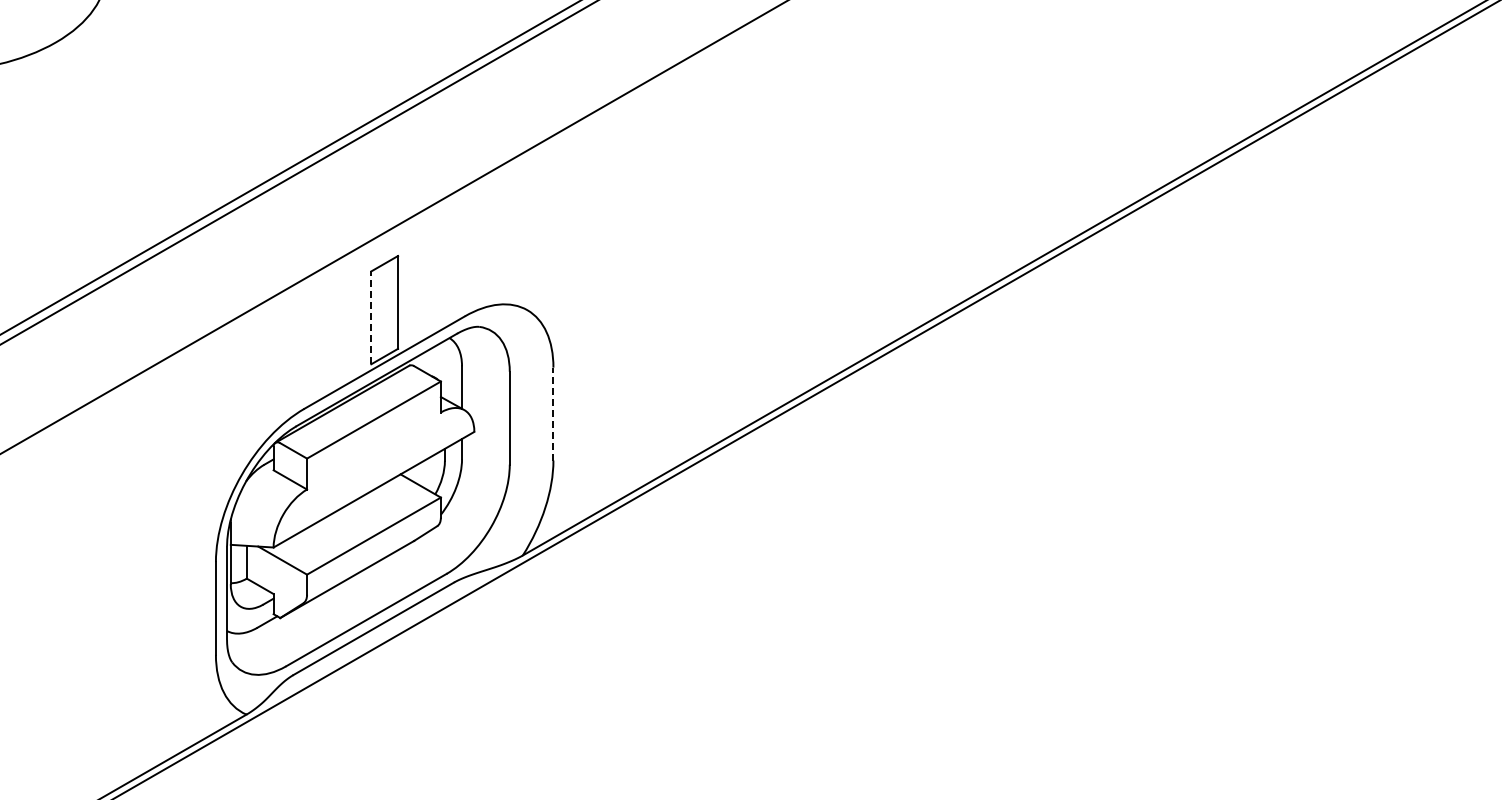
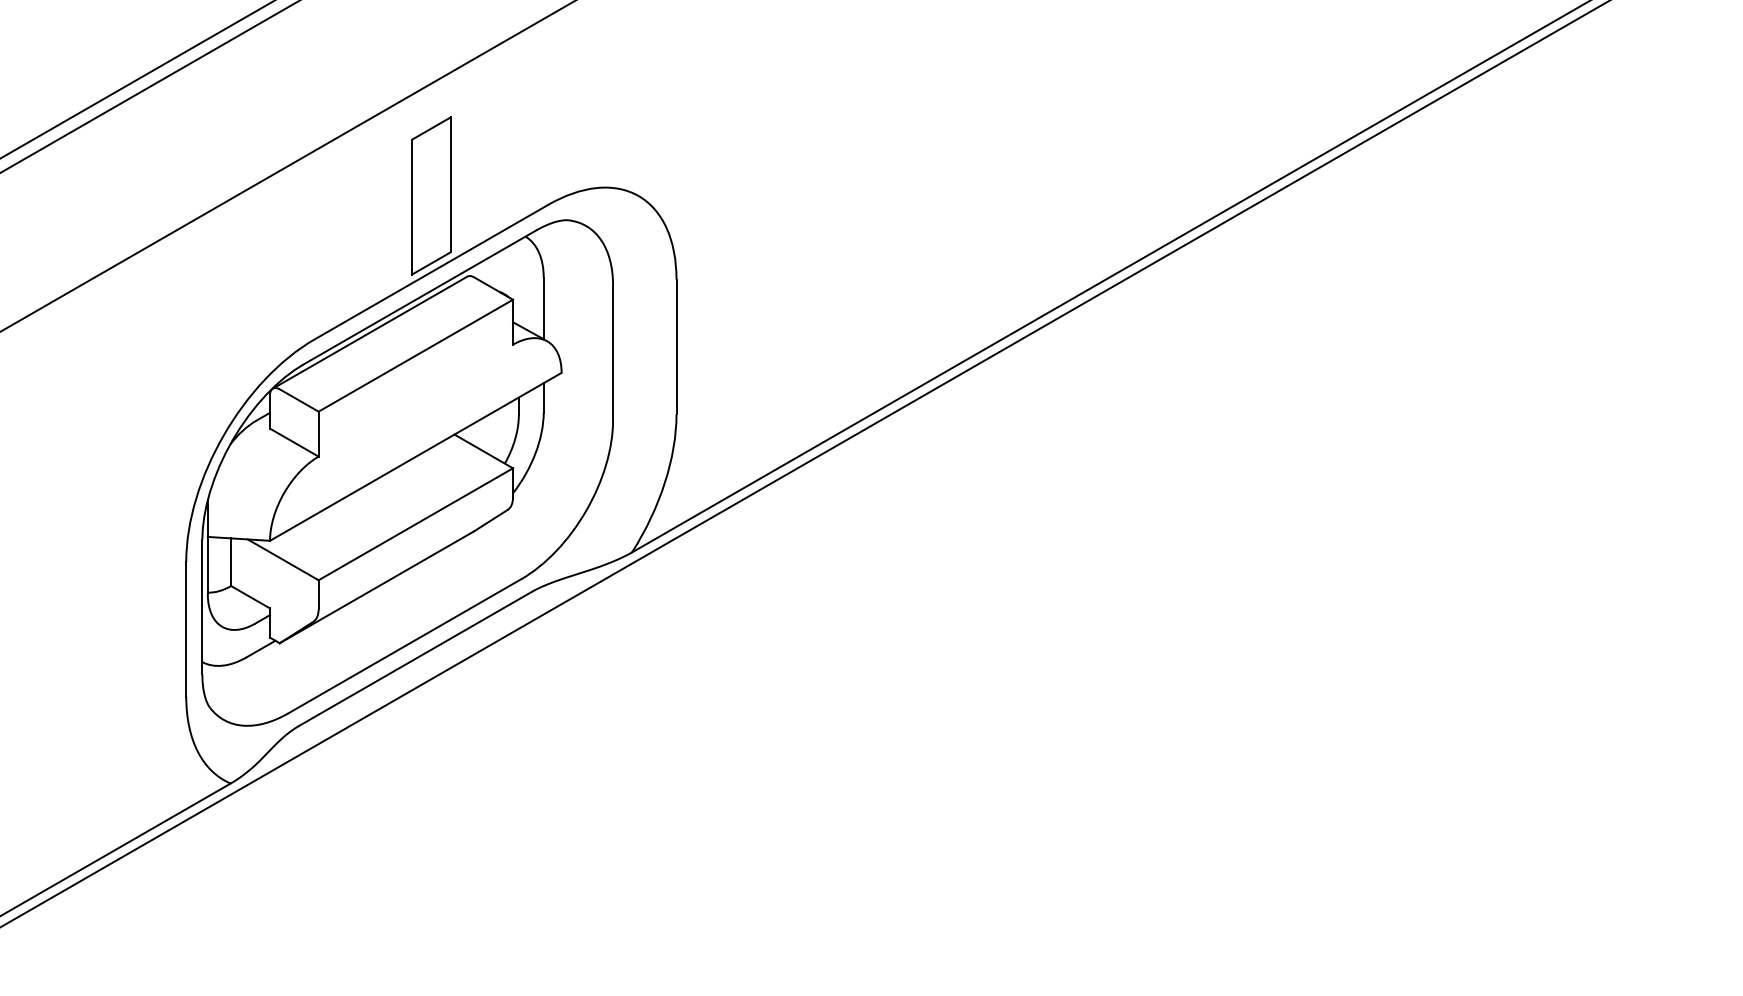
line: (371, 317) -> (412, 206), dashed -> solid
line: (553, 413) -> (676, 346), dashed -> solid

